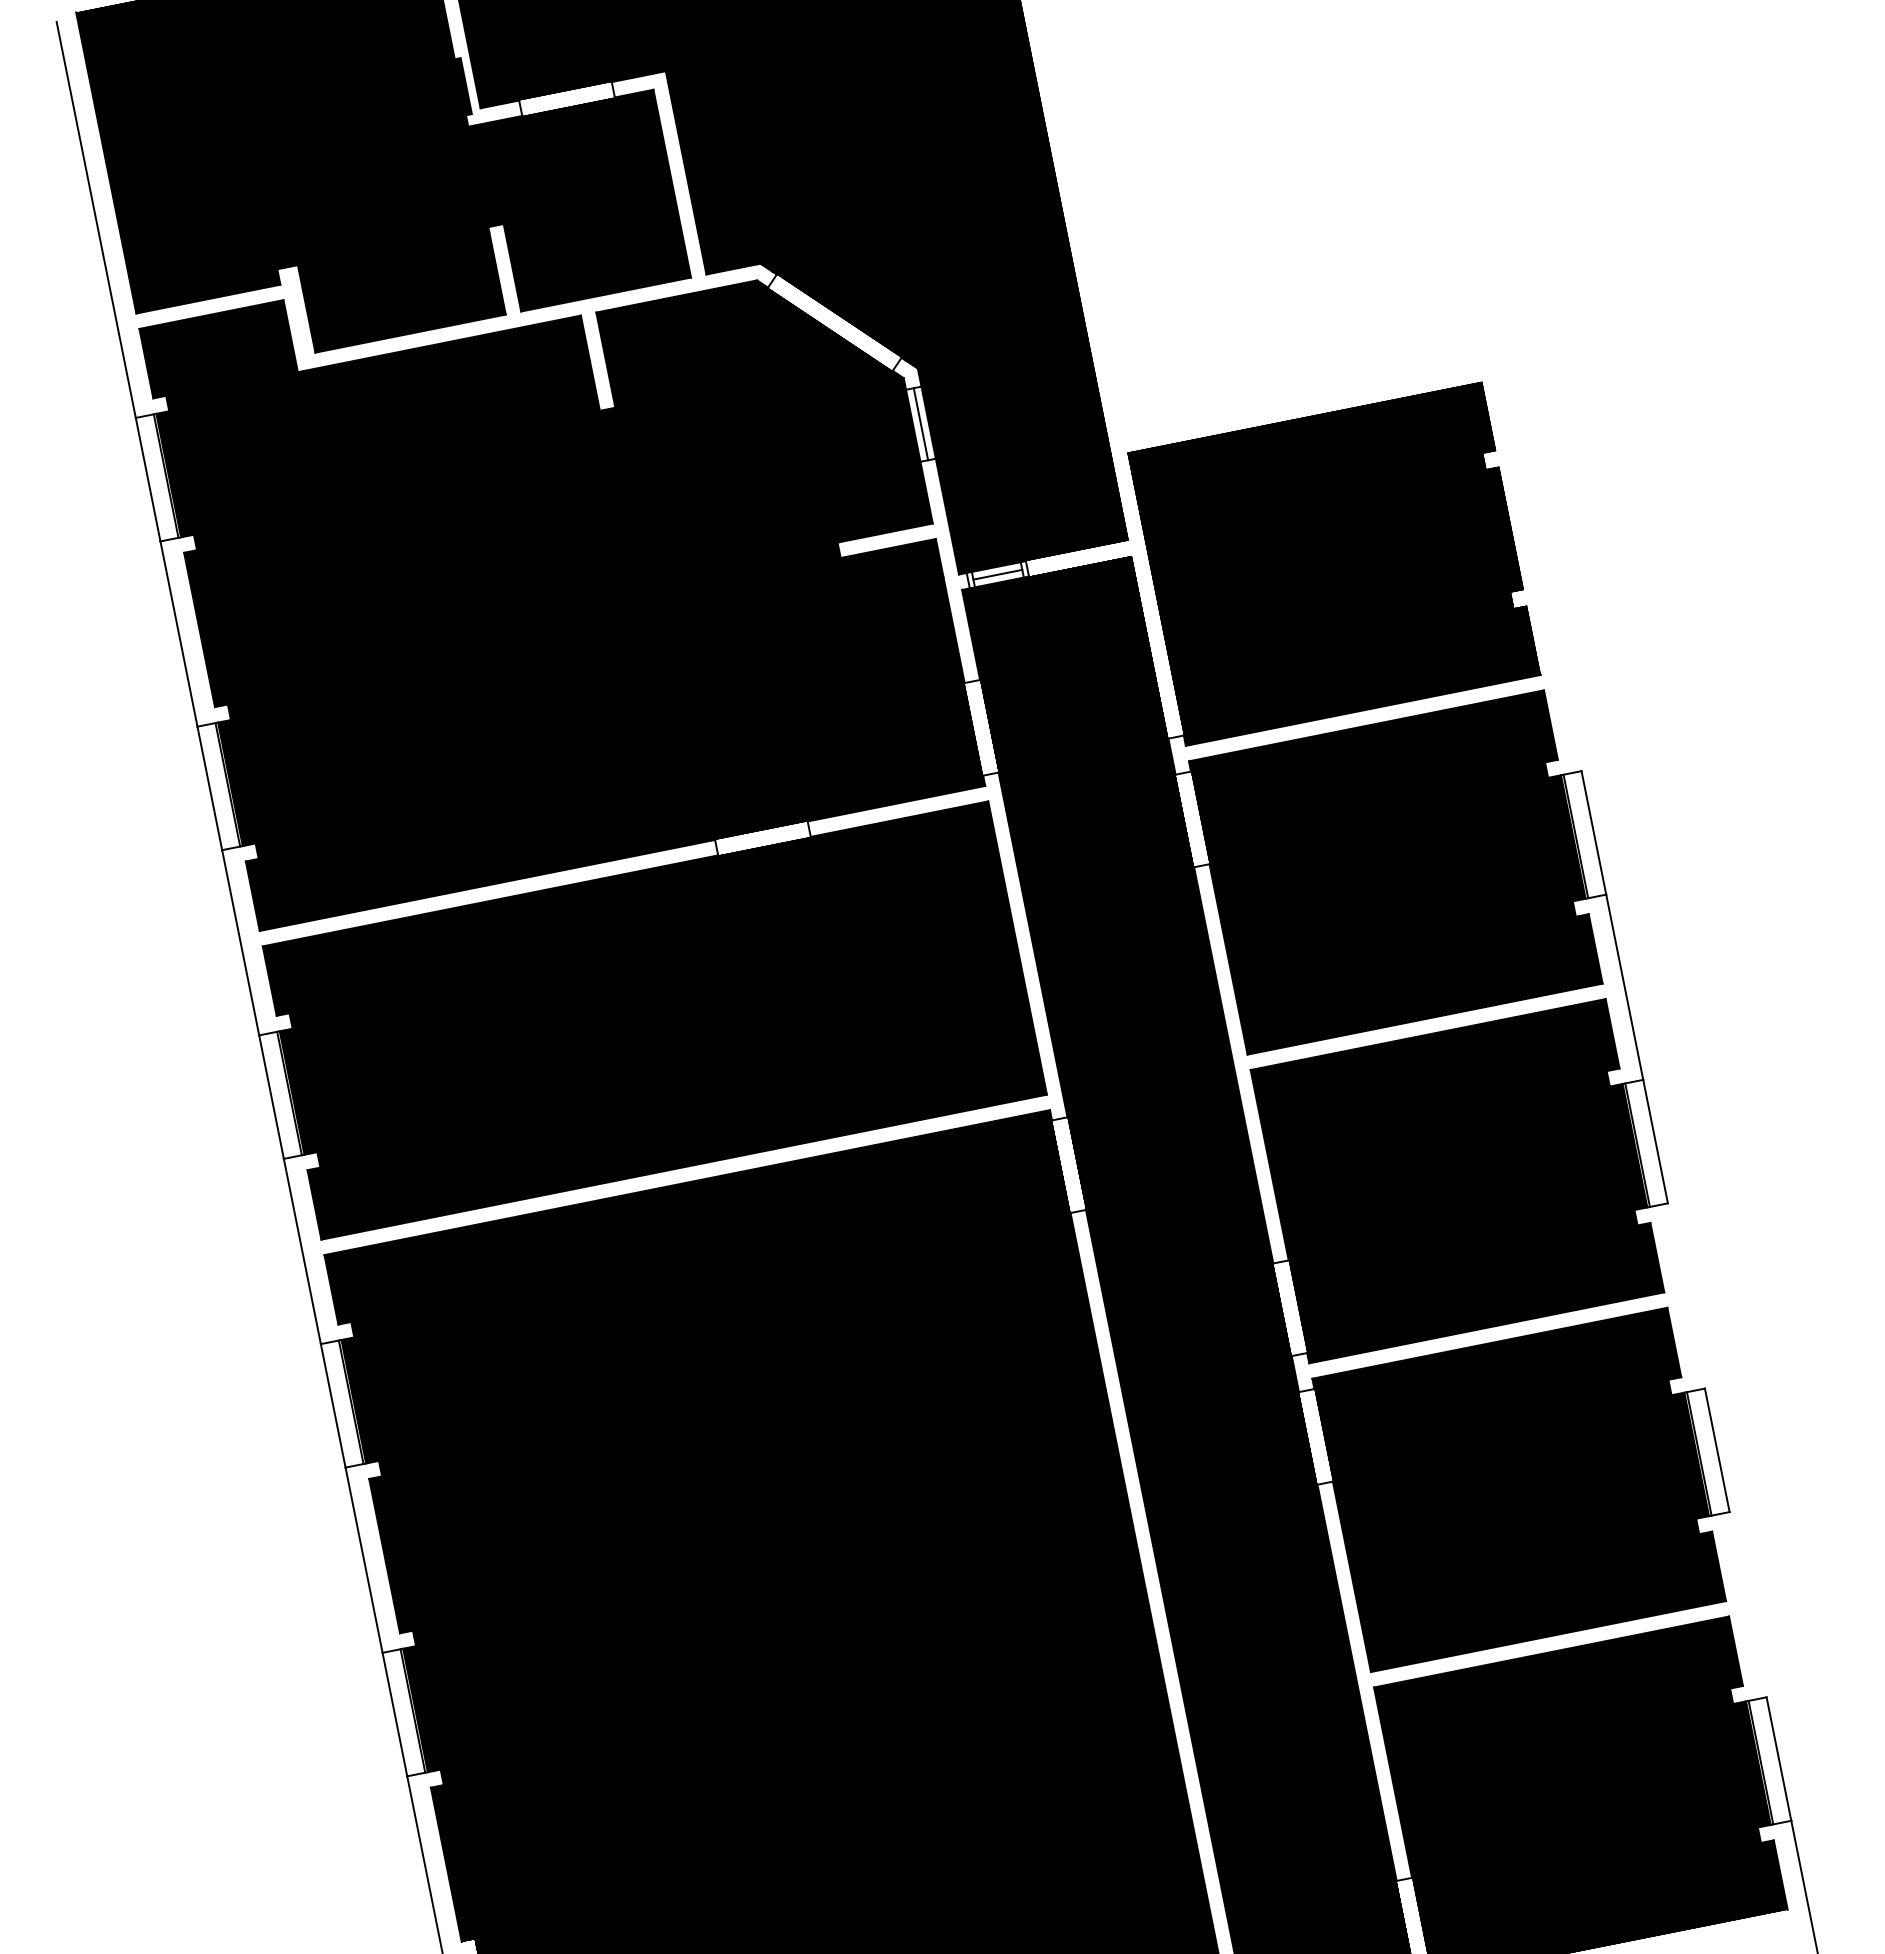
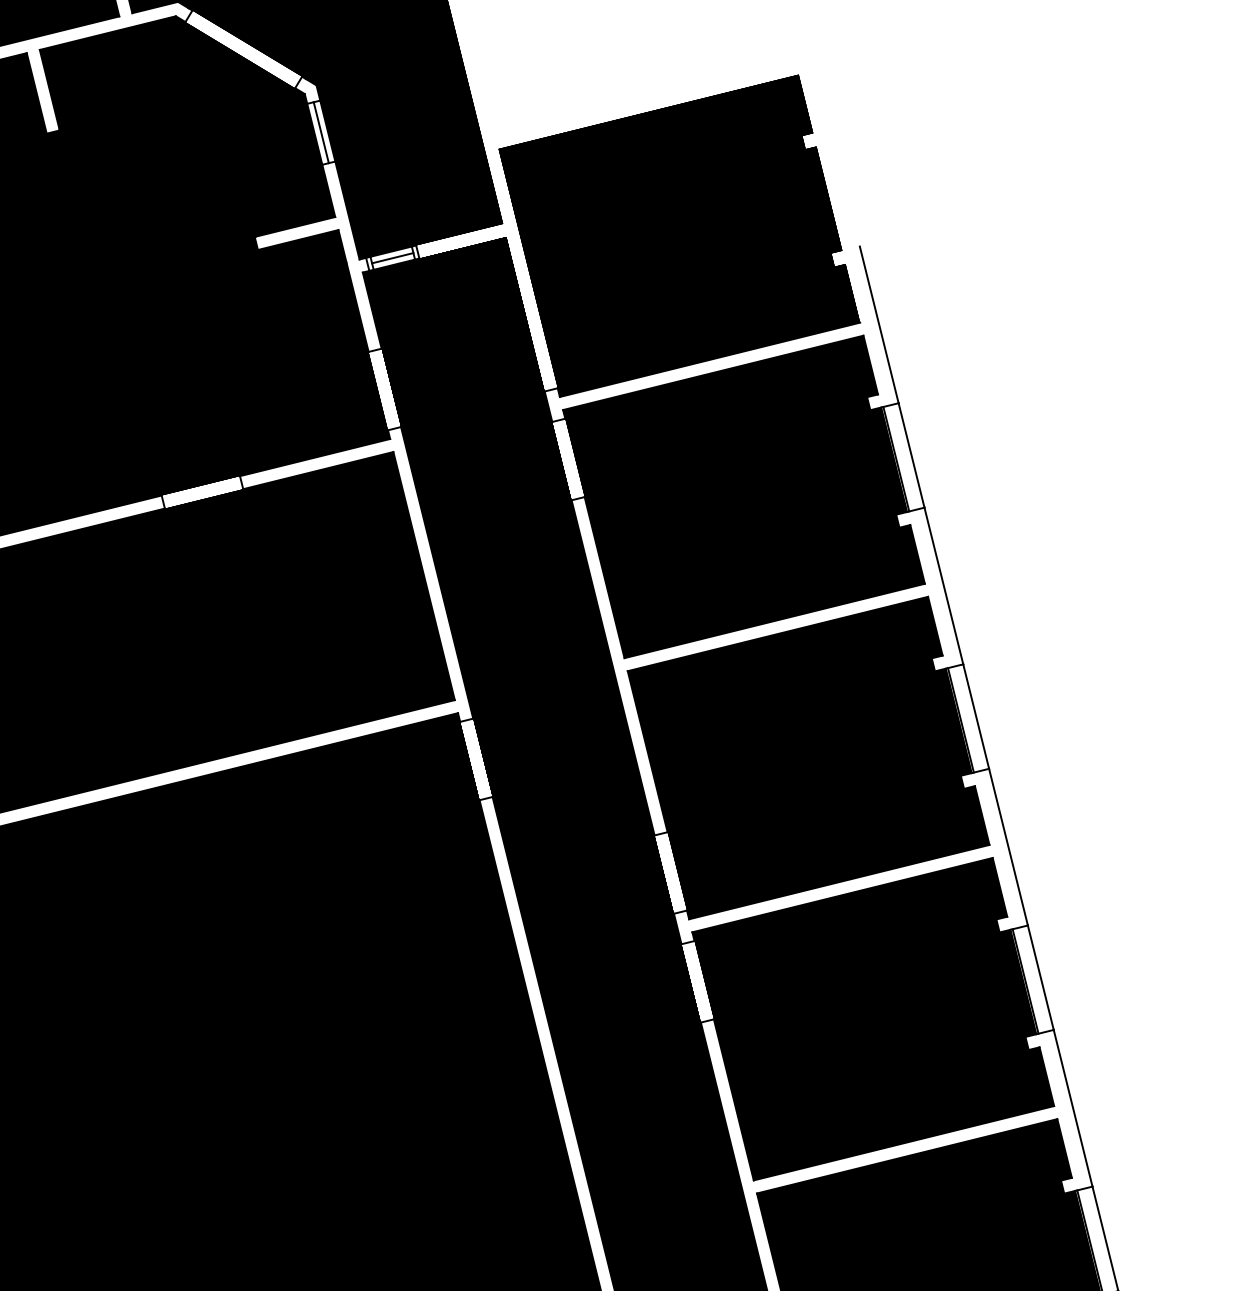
line: (1562, 678) -> (878, 324), added
line: (1685, 1295) -> (1007, 846), added
line: (1747, 1604) -> (1072, 1108), added

